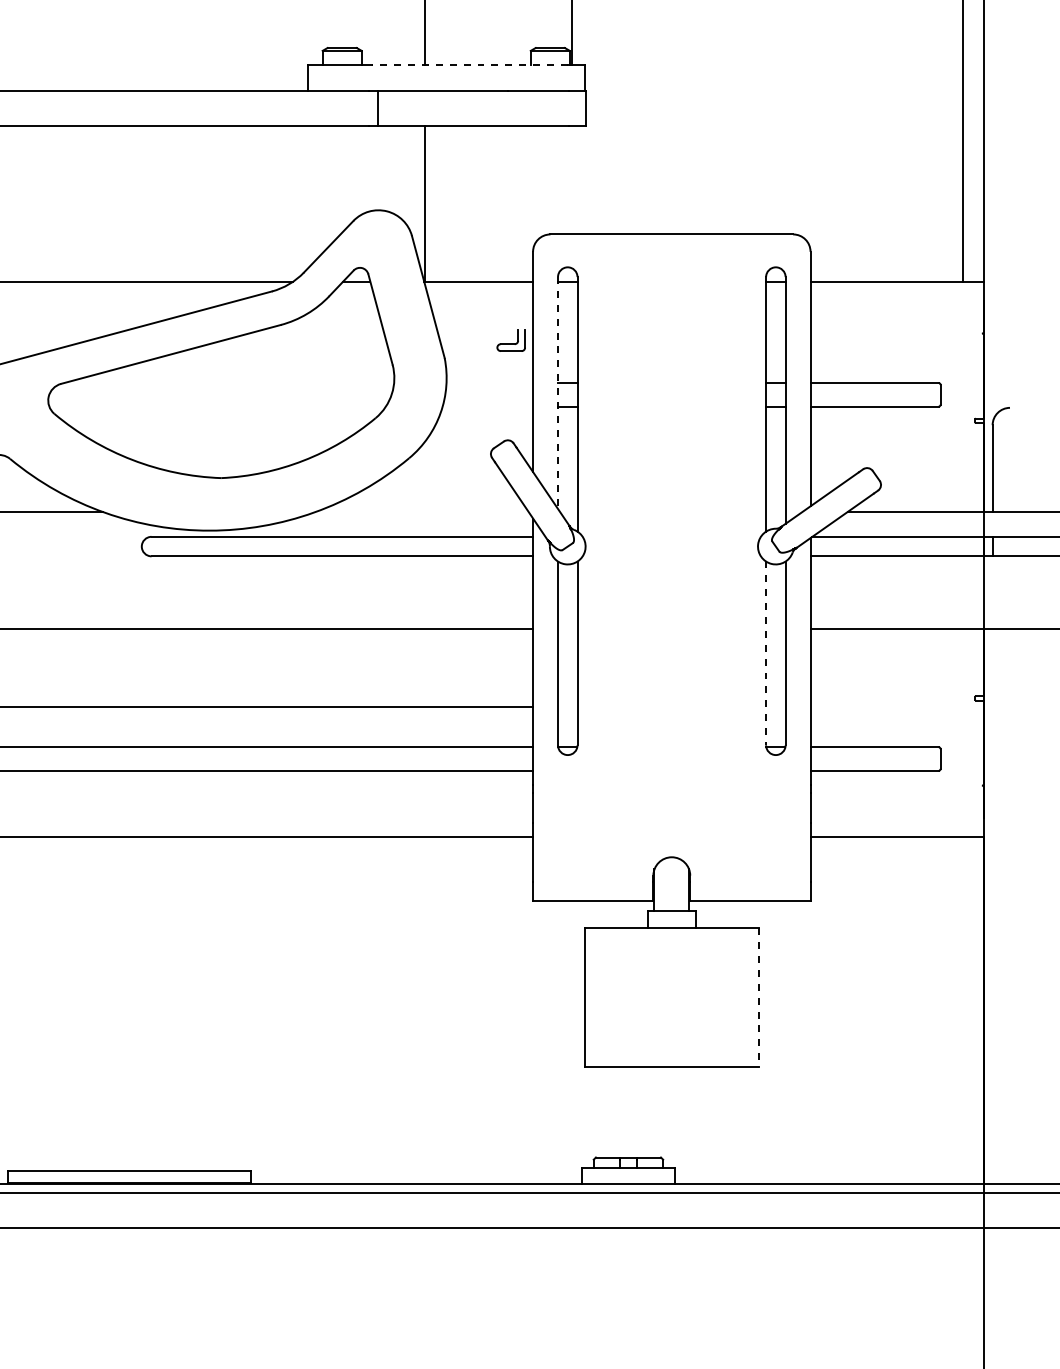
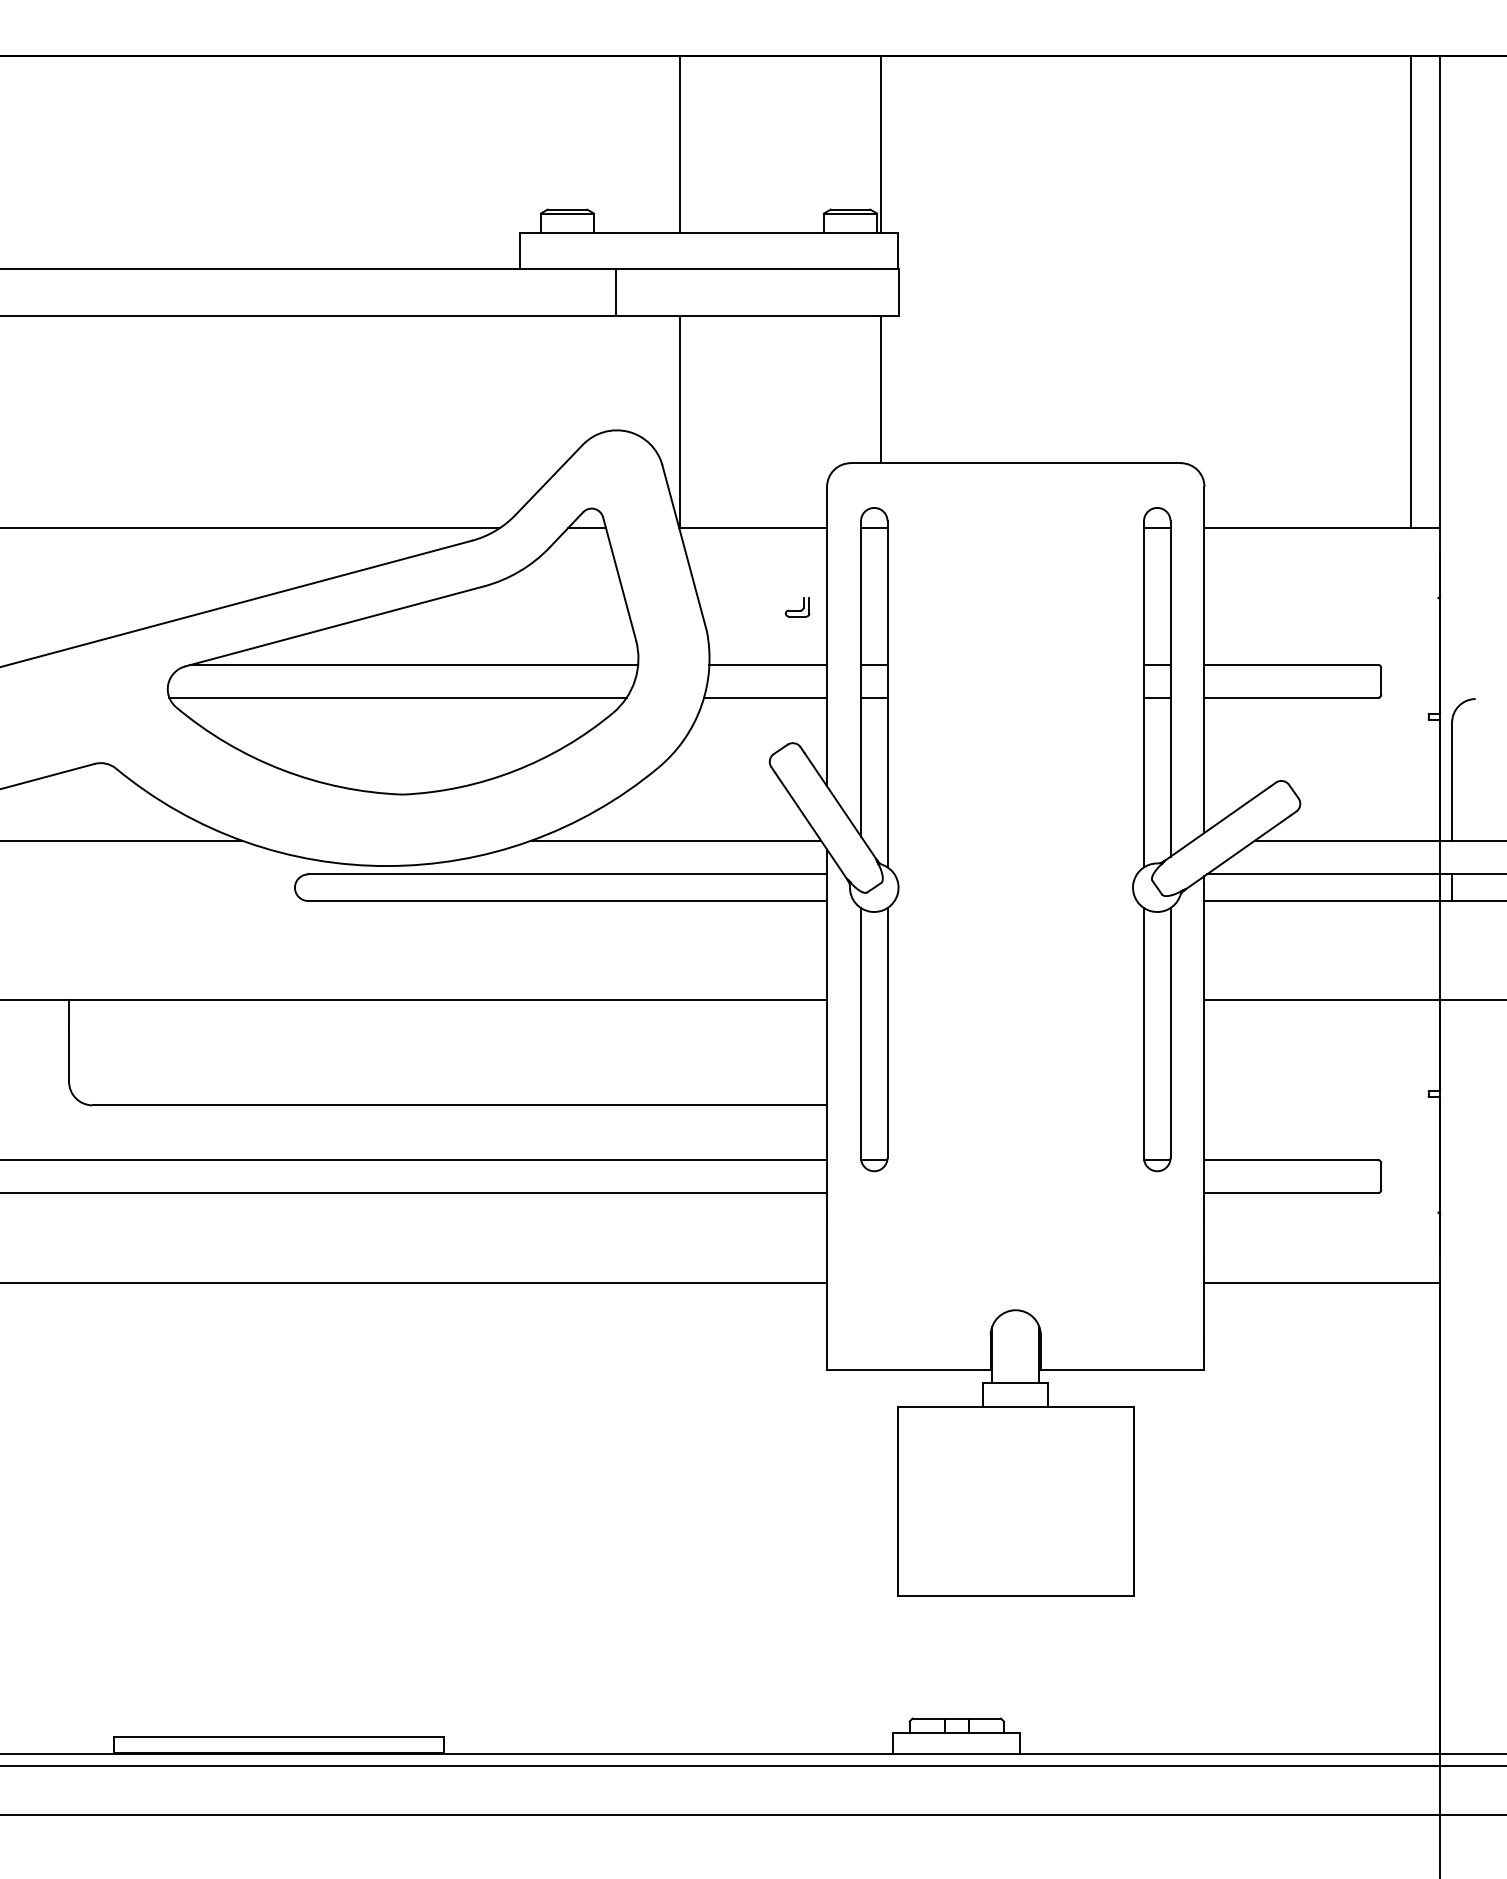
line: (470, 65) -> (741, 233), dashed -> solid
line: (572, 180) -> (880, 389), added
part: (511, 340) -> (797, 607), size x0.62
line: (229, 383) -> (414, 665), added
line: (489, 383) -> (768, 665), added
line: (558, 392) -> (861, 678), dashed -> solid
line: (217, 406) -> (397, 697), added
line: (487, 406) -> (765, 697), added
line: (422, 511) -> (676, 840), added
line: (766, 653) -> (1144, 1033), dashed -> solid
line: (758, 997) -> (1133, 1501), dashed -> solid

